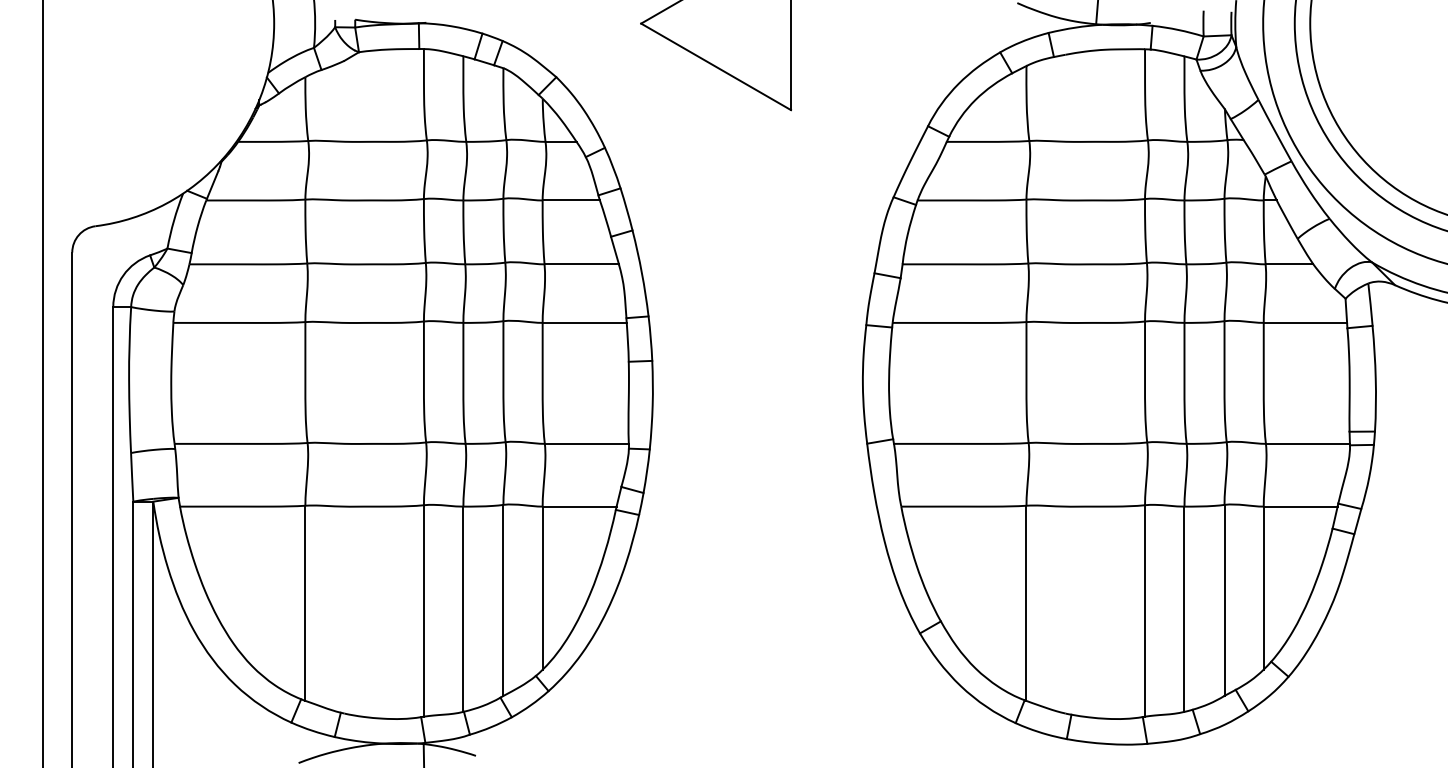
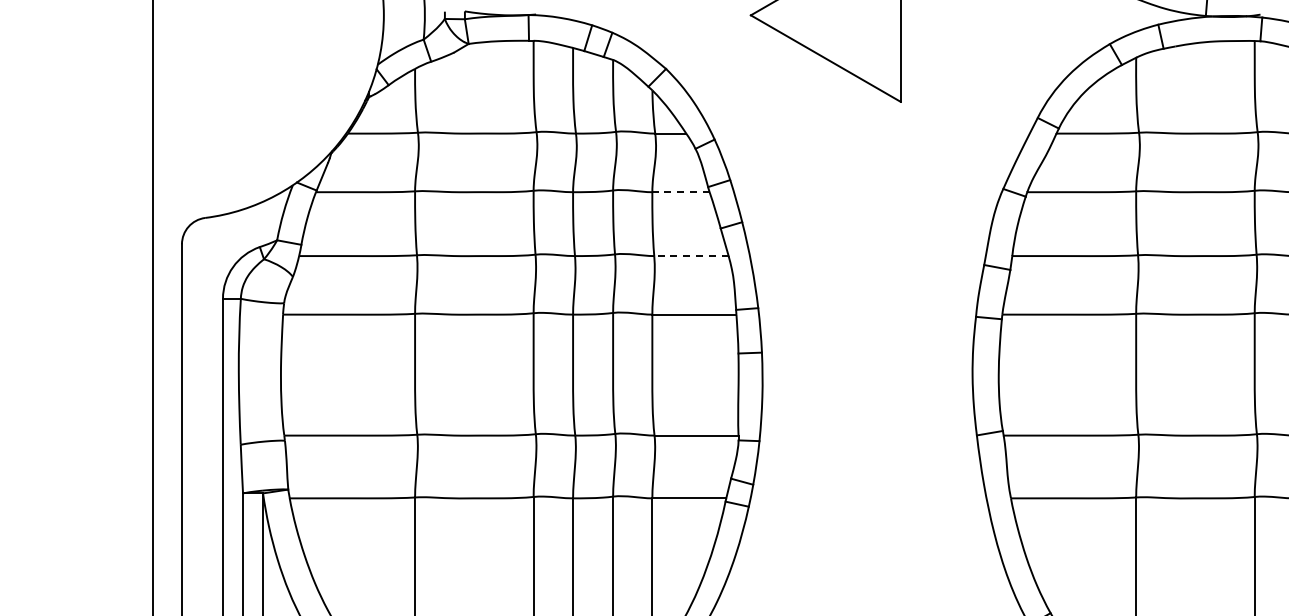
line: (571, 200) -> (681, 192), solid -> dashed
line: (581, 264) -> (691, 256), solid -> dashed

